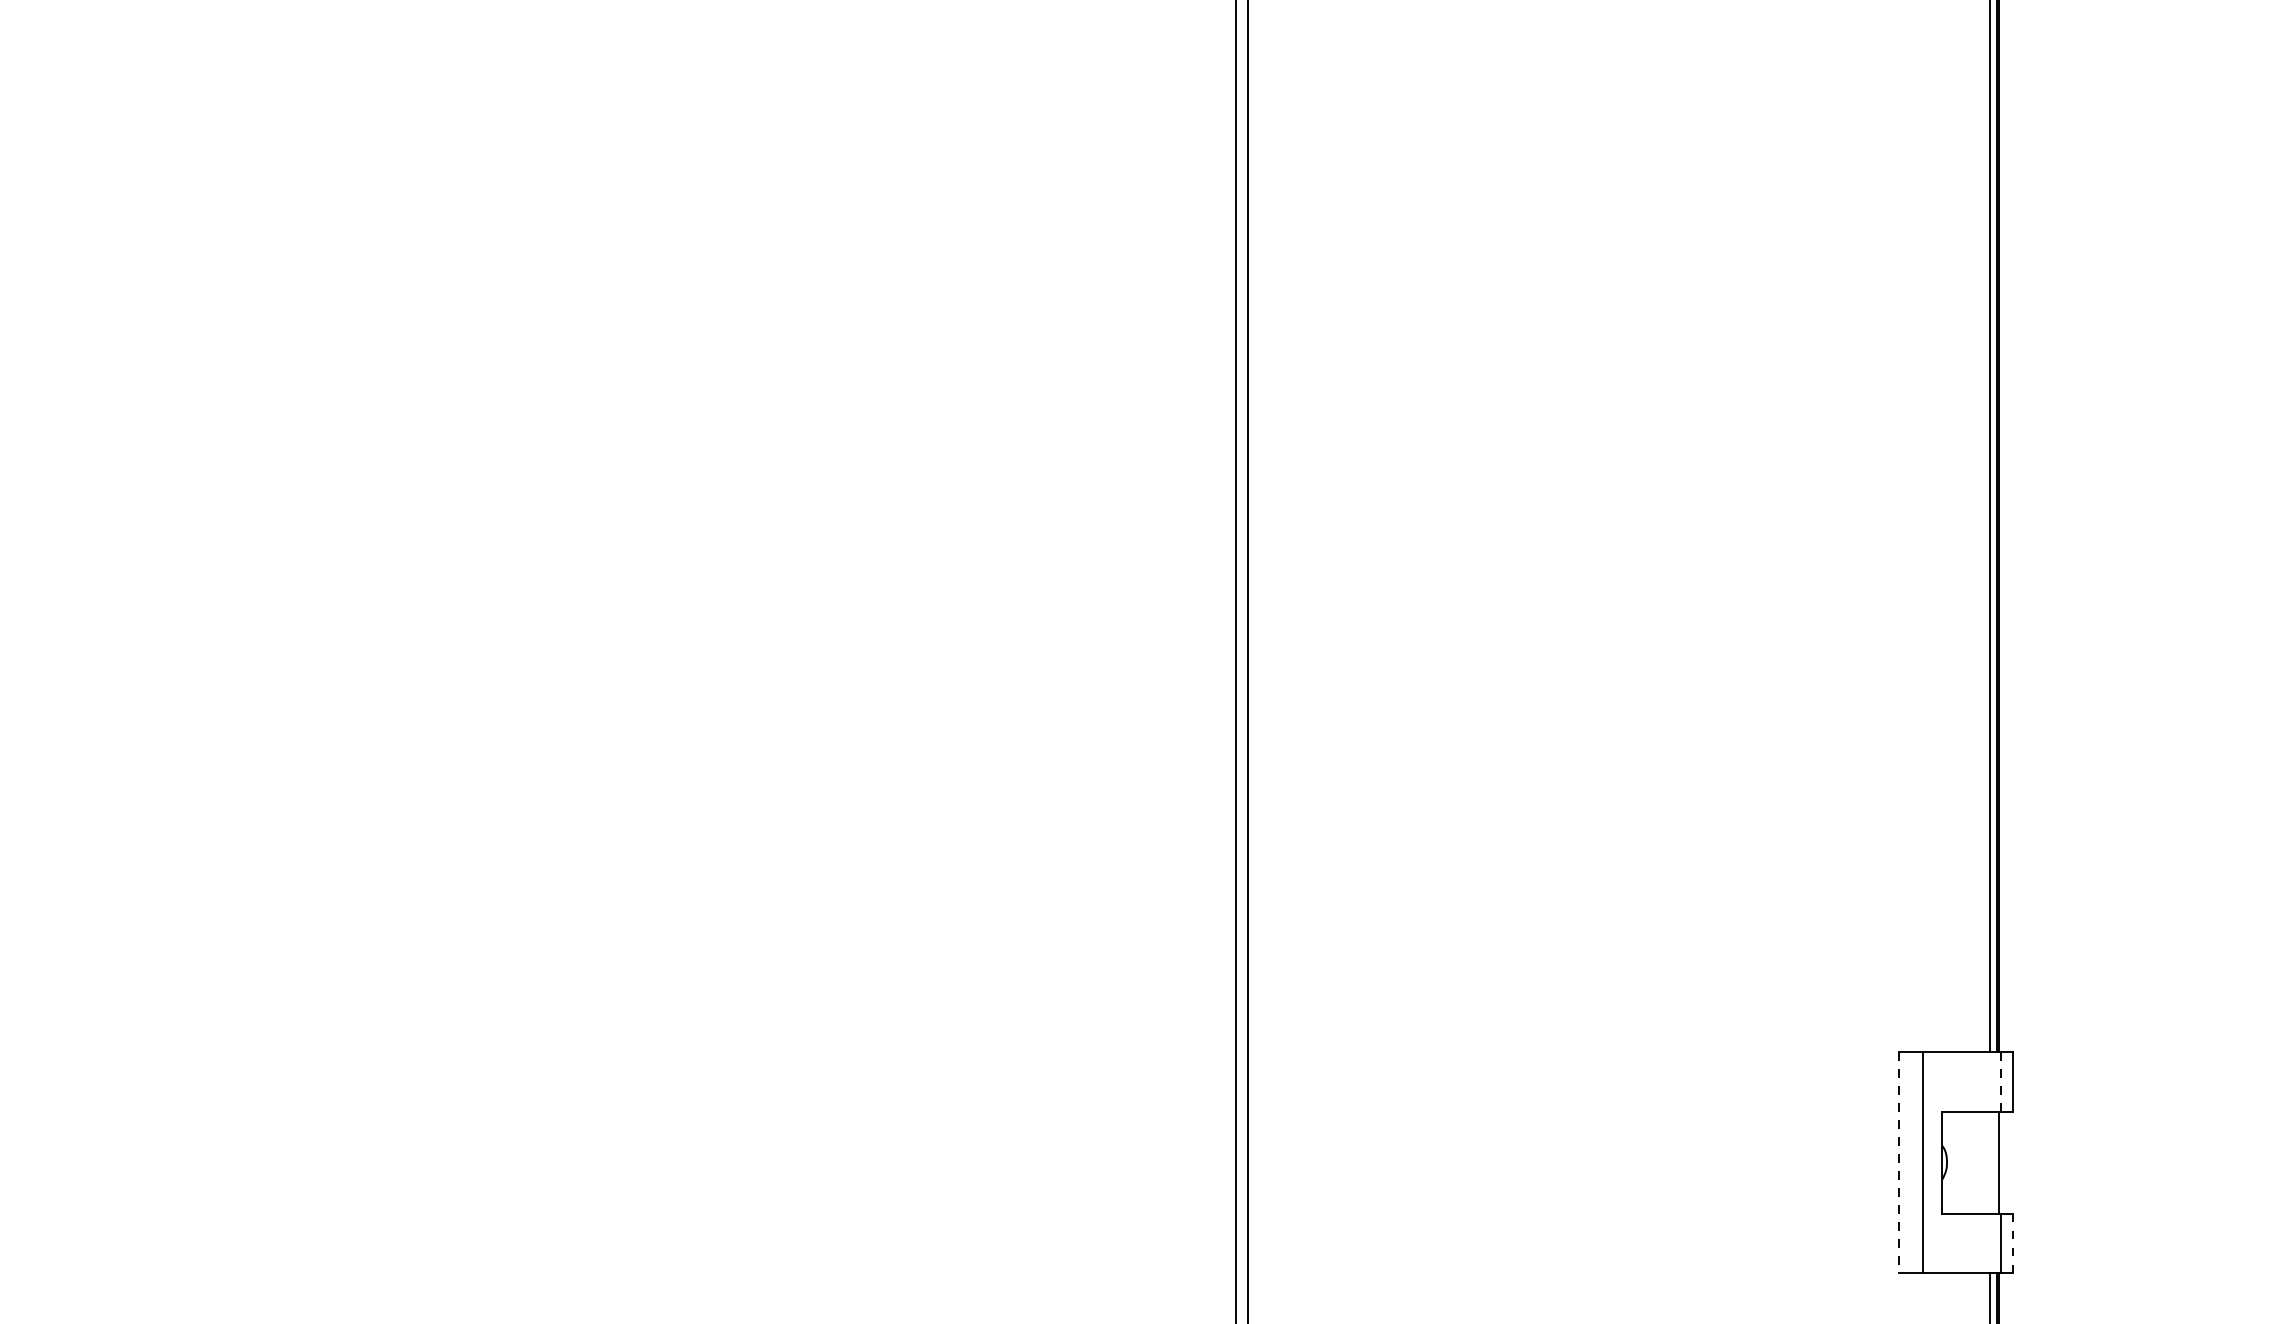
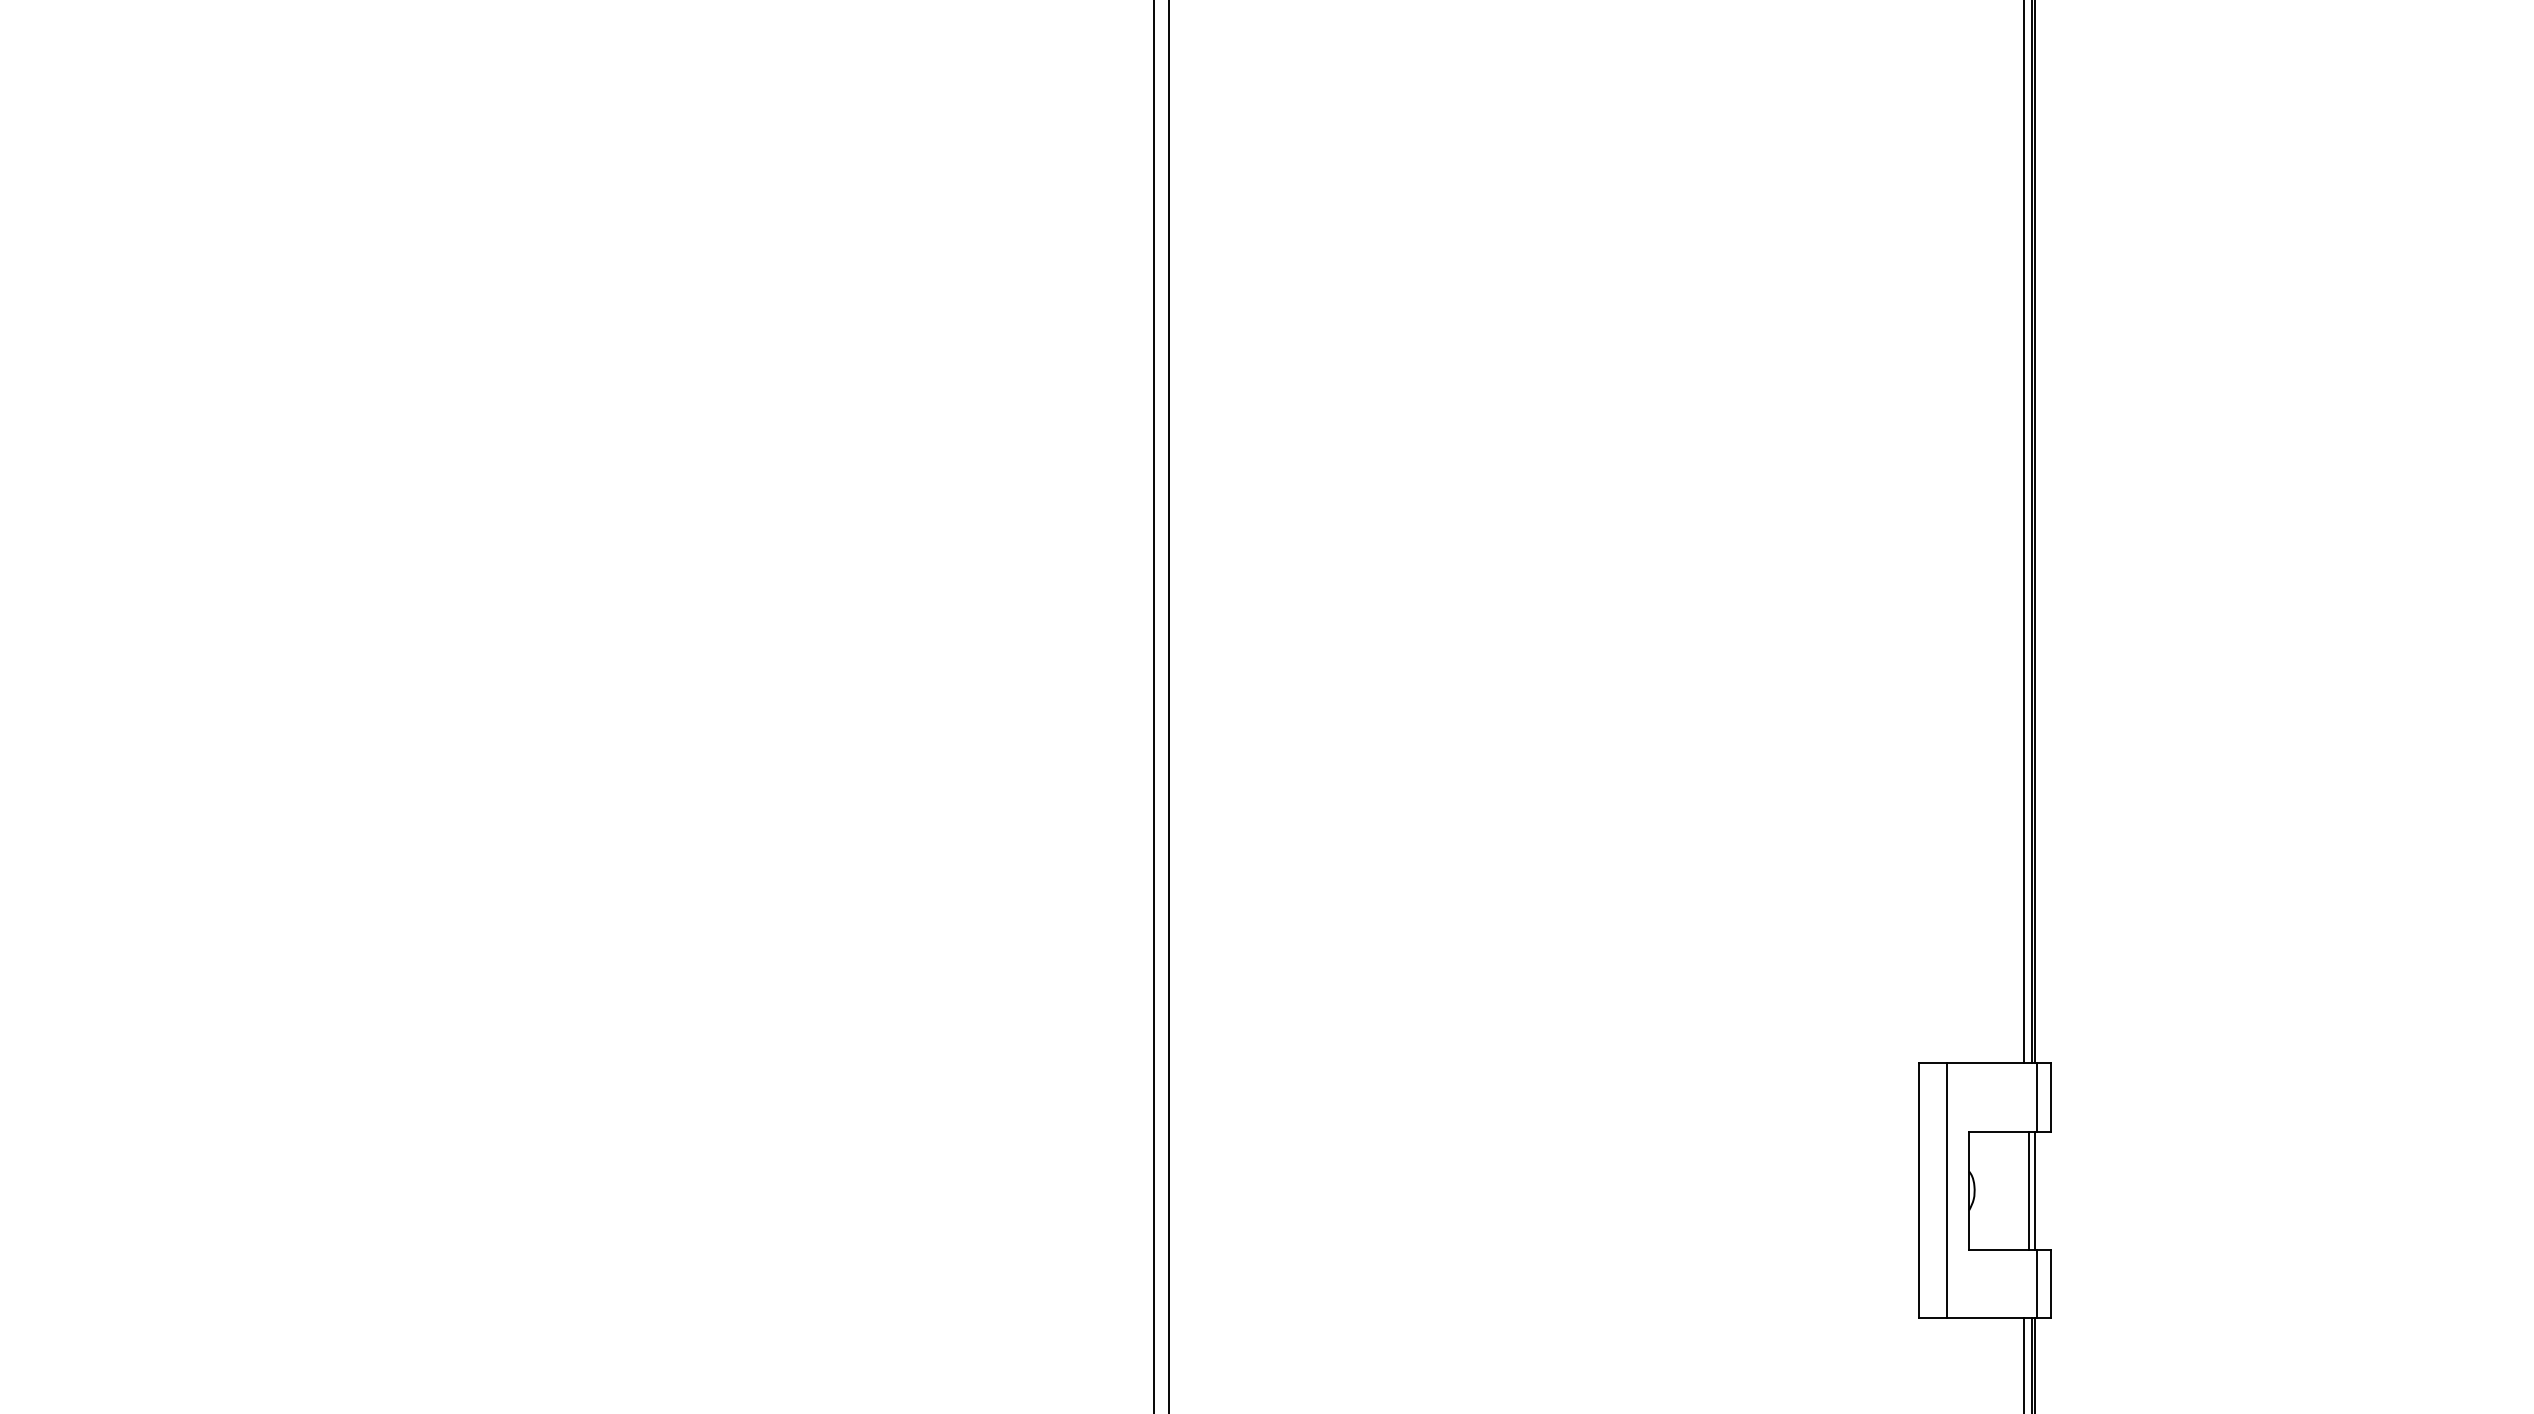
line: (2000, 1081) -> (2036, 1097), dashed -> solid
line: (1994, 1162) -> (2029, 1190), added
line: (1898, 1163) -> (1918, 1191), dashed -> solid
line: (2013, 1243) -> (2051, 1284), dashed -> solid

